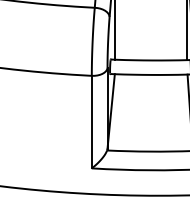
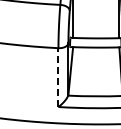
line: (91, 121) -> (58, 77), solid -> dashed

